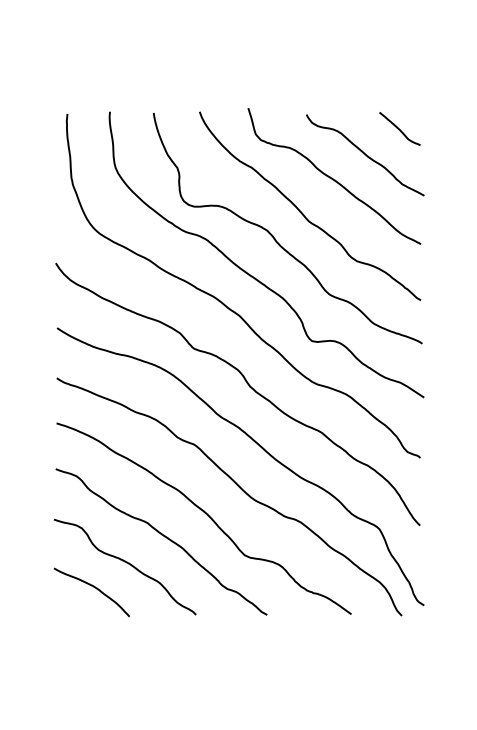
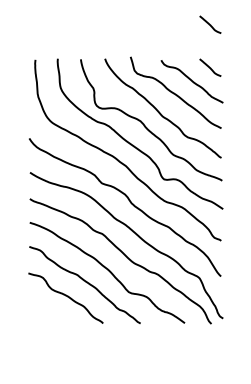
curve: (400, 46) -> (210, 24), added
curve: (92, 588) -> (48, 309), removed

